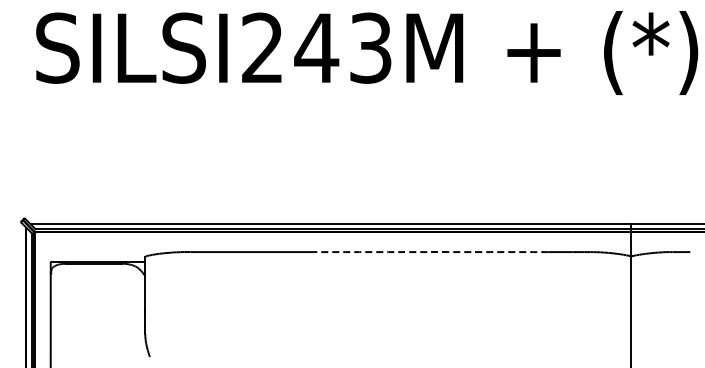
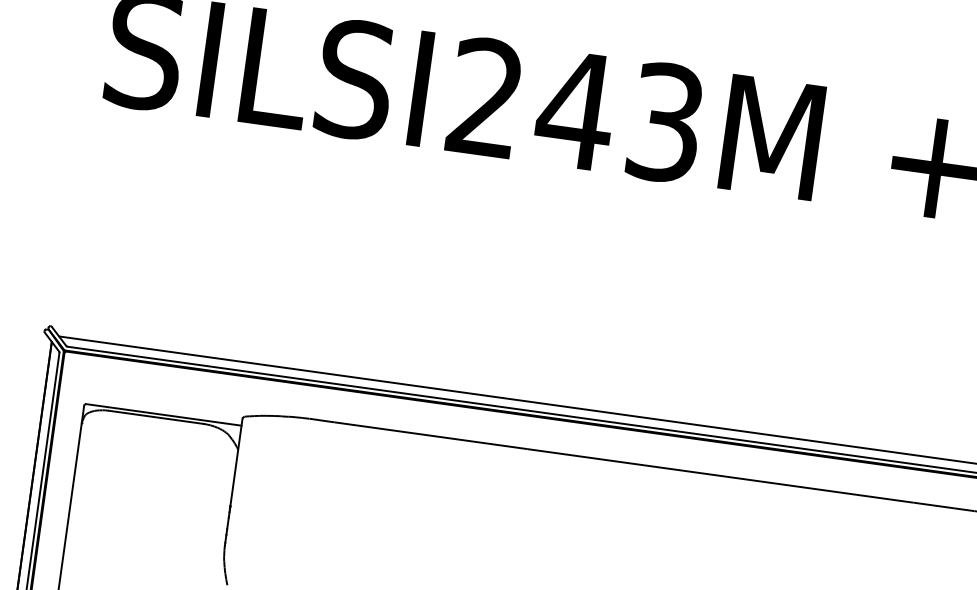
arc: (432, 252) -> (721, 476), dashed -> solid

